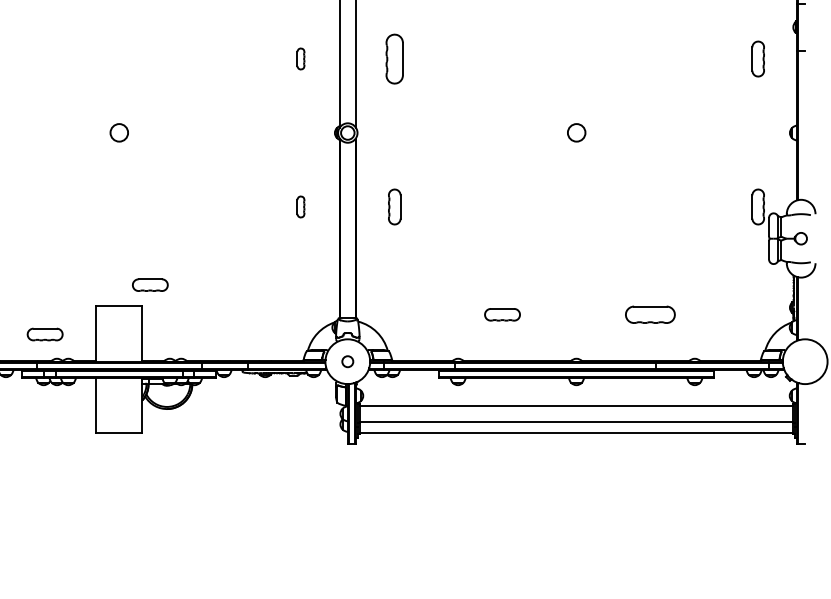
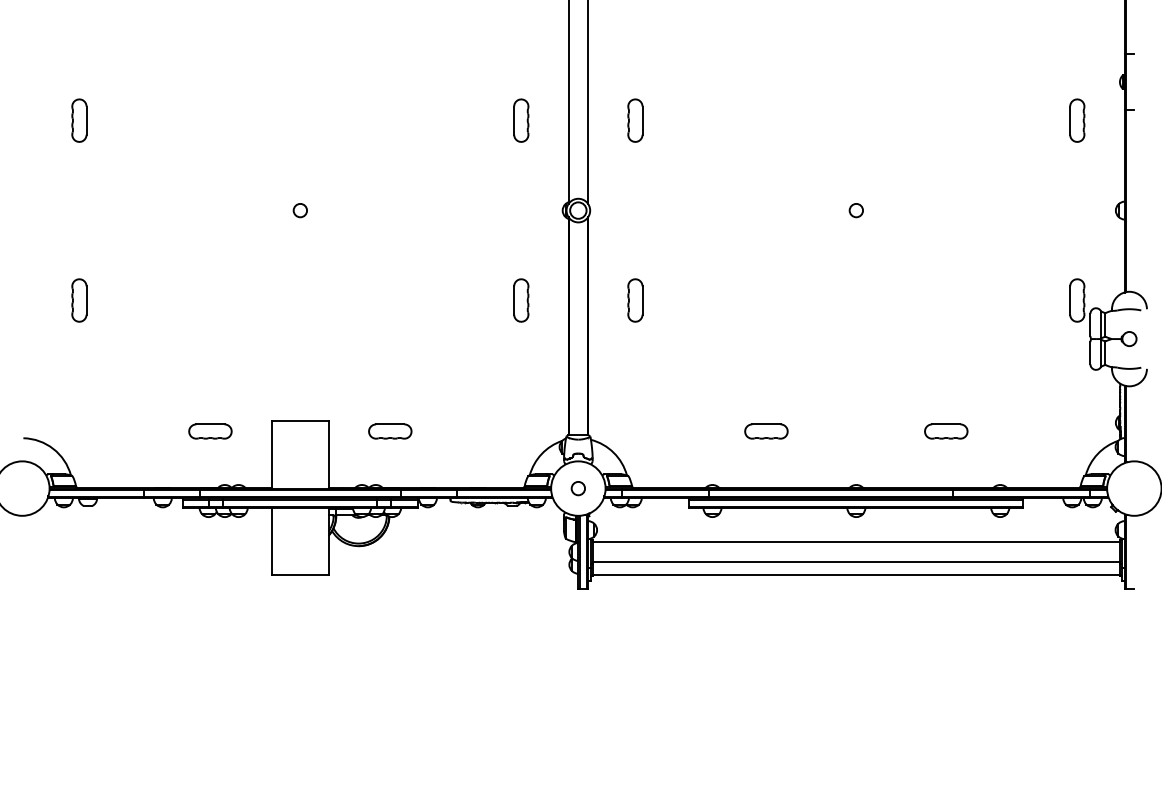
part: (301, 58) -> (521, 120), size x1.67
part: (394, 58) -> (635, 120), size x0.71
circle: (118, 132) -> (299, 210), size x0.62
circle: (575, 132) -> (855, 210), size x0.62
part: (301, 206) -> (521, 300), size x1.67
part: (150, 285) -> (390, 431), moved
part: (650, 314) -> (946, 431), size x0.71
part: (45, 334) -> (210, 431), moved

